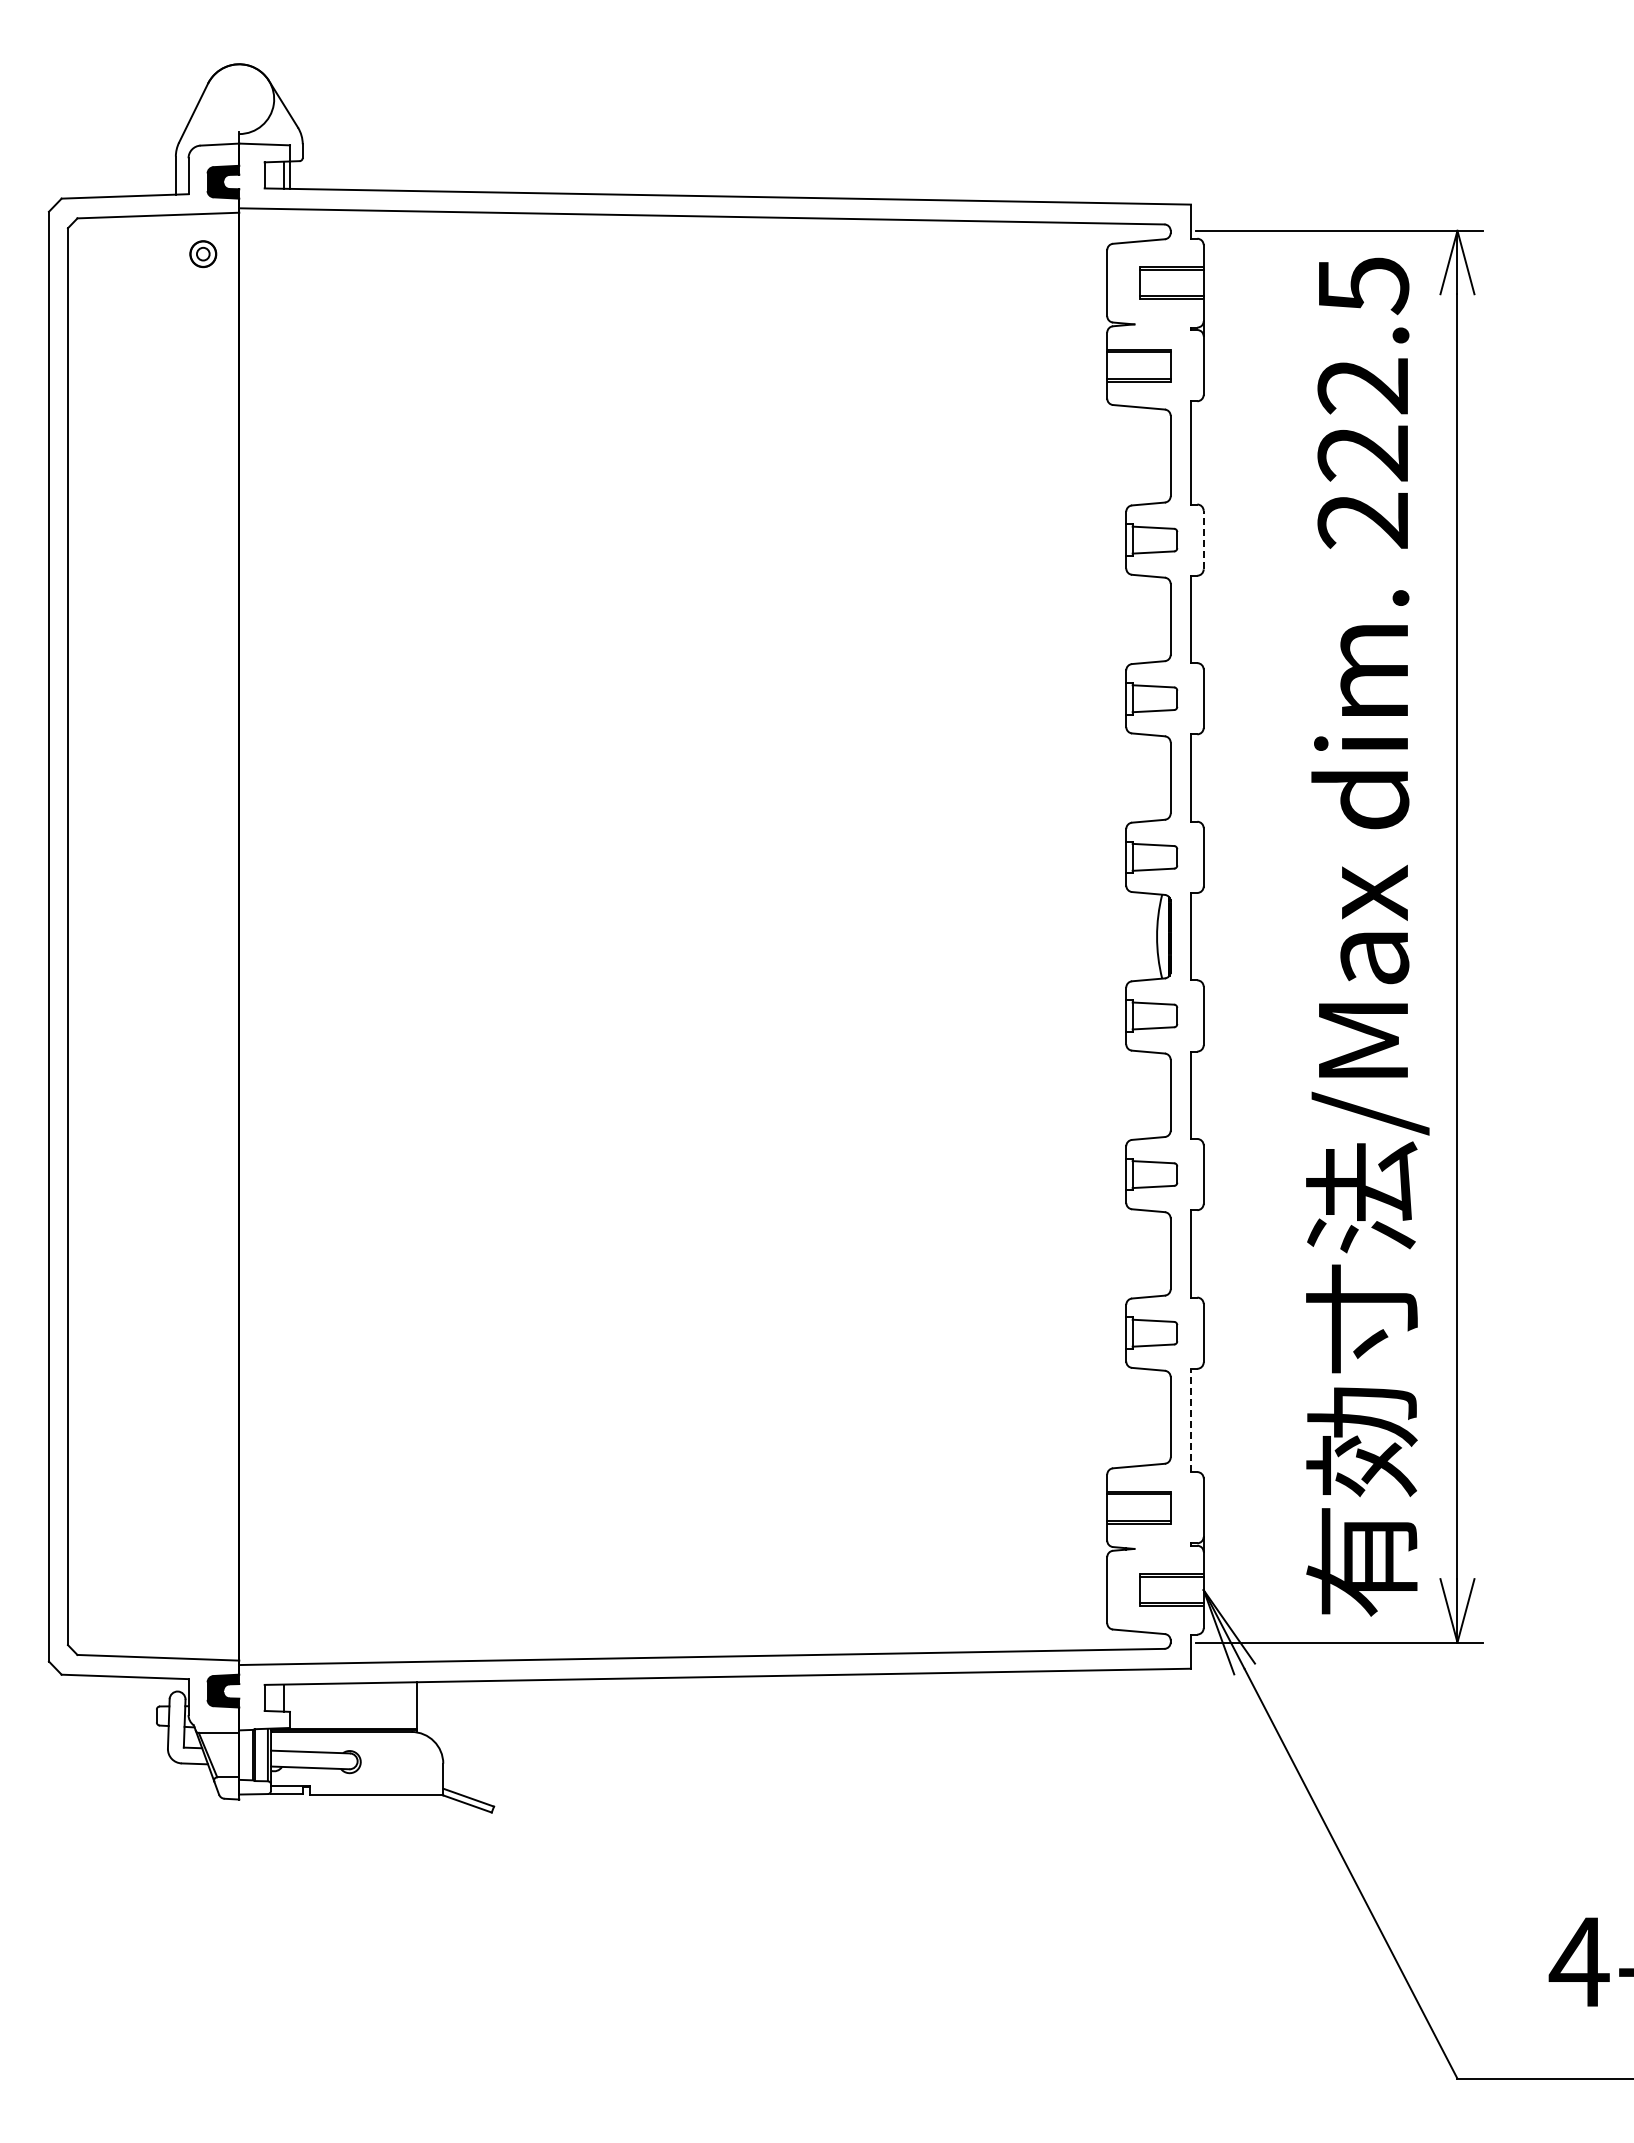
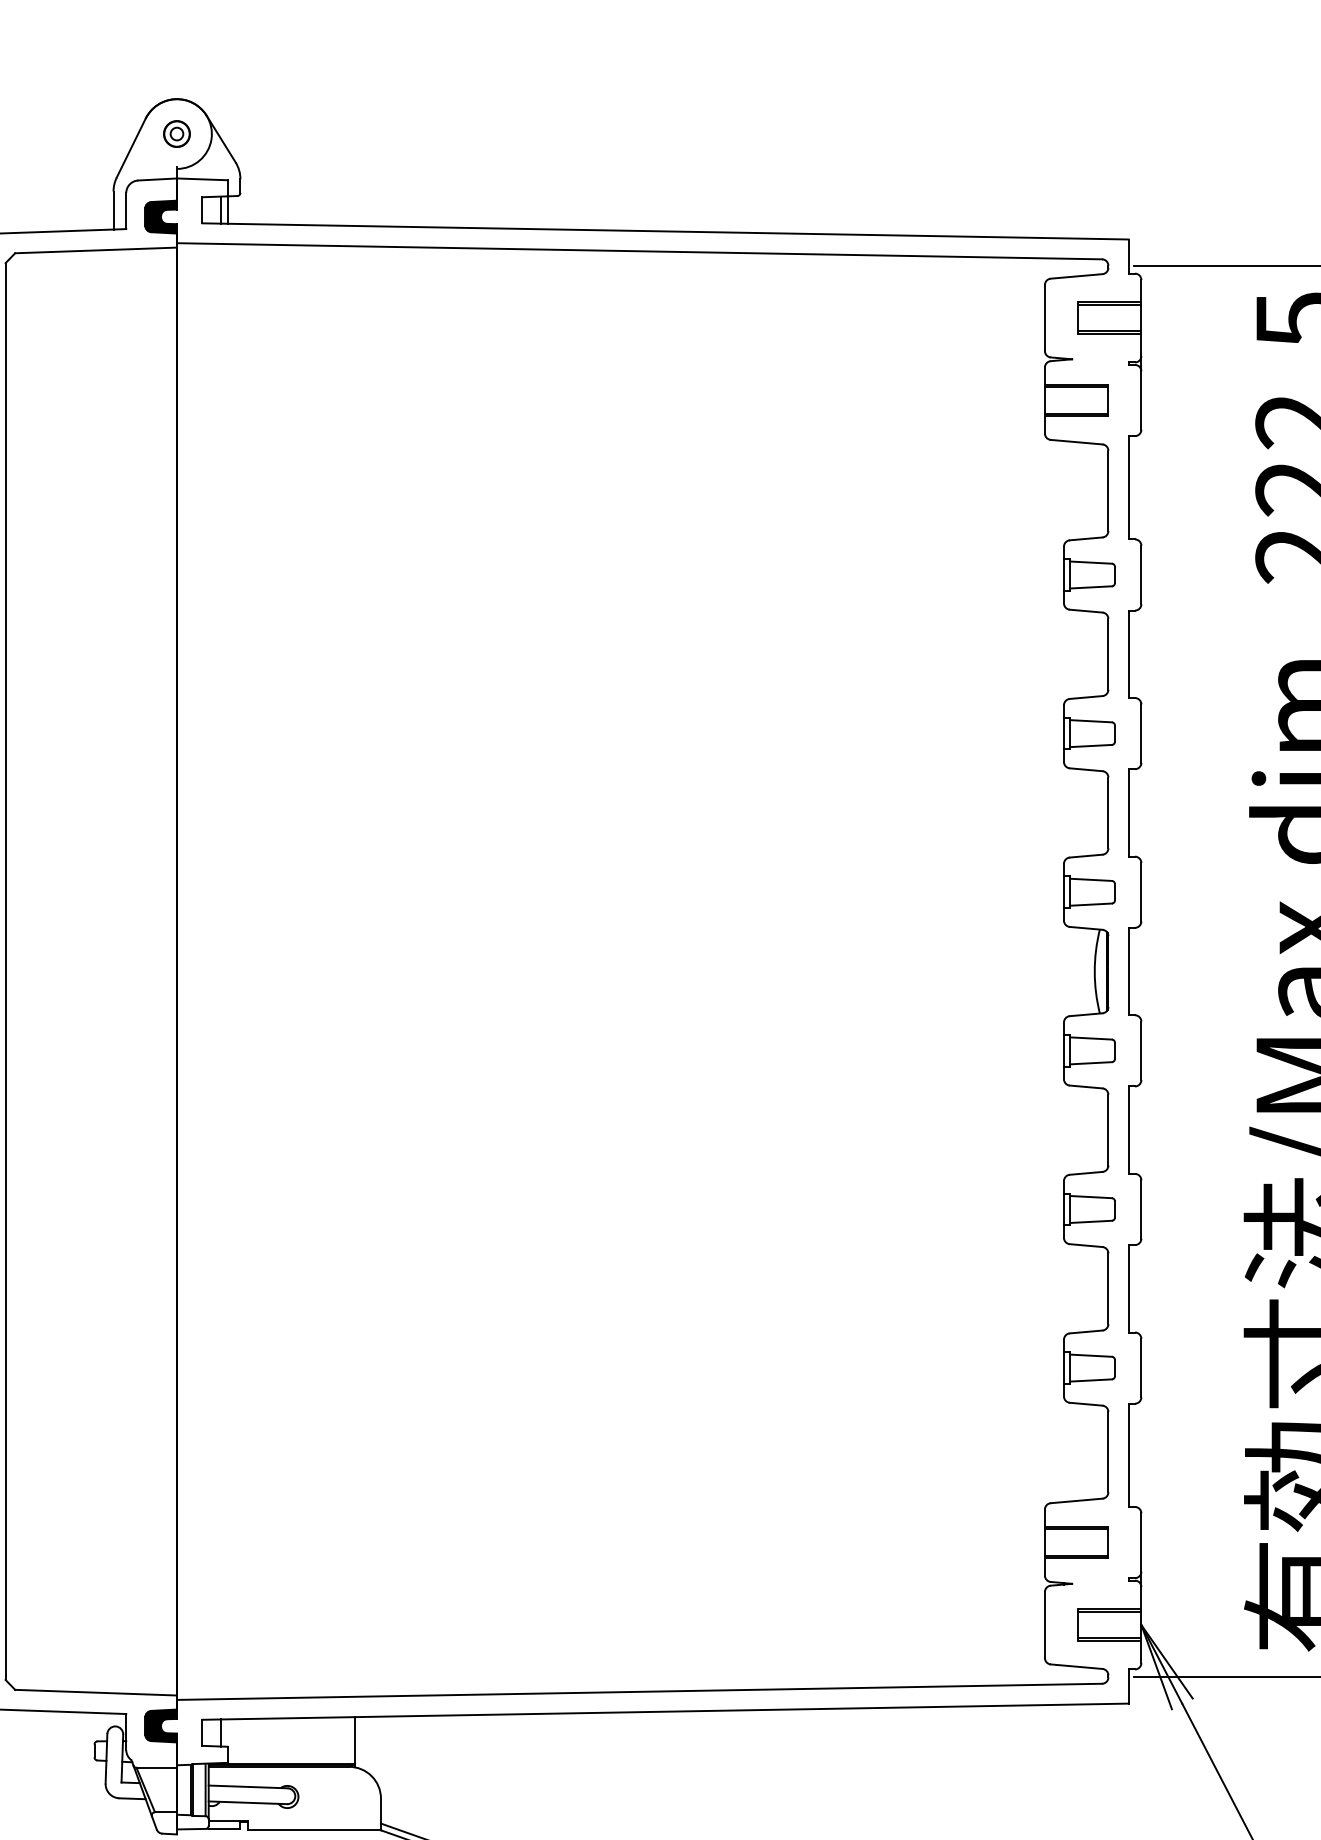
part: (203, 254) -> (177, 134), moved
line: (1203, 539) -> (1141, 574), dashed -> solid
line: (1191, 1420) -> (1129, 1455), dashed -> solid

